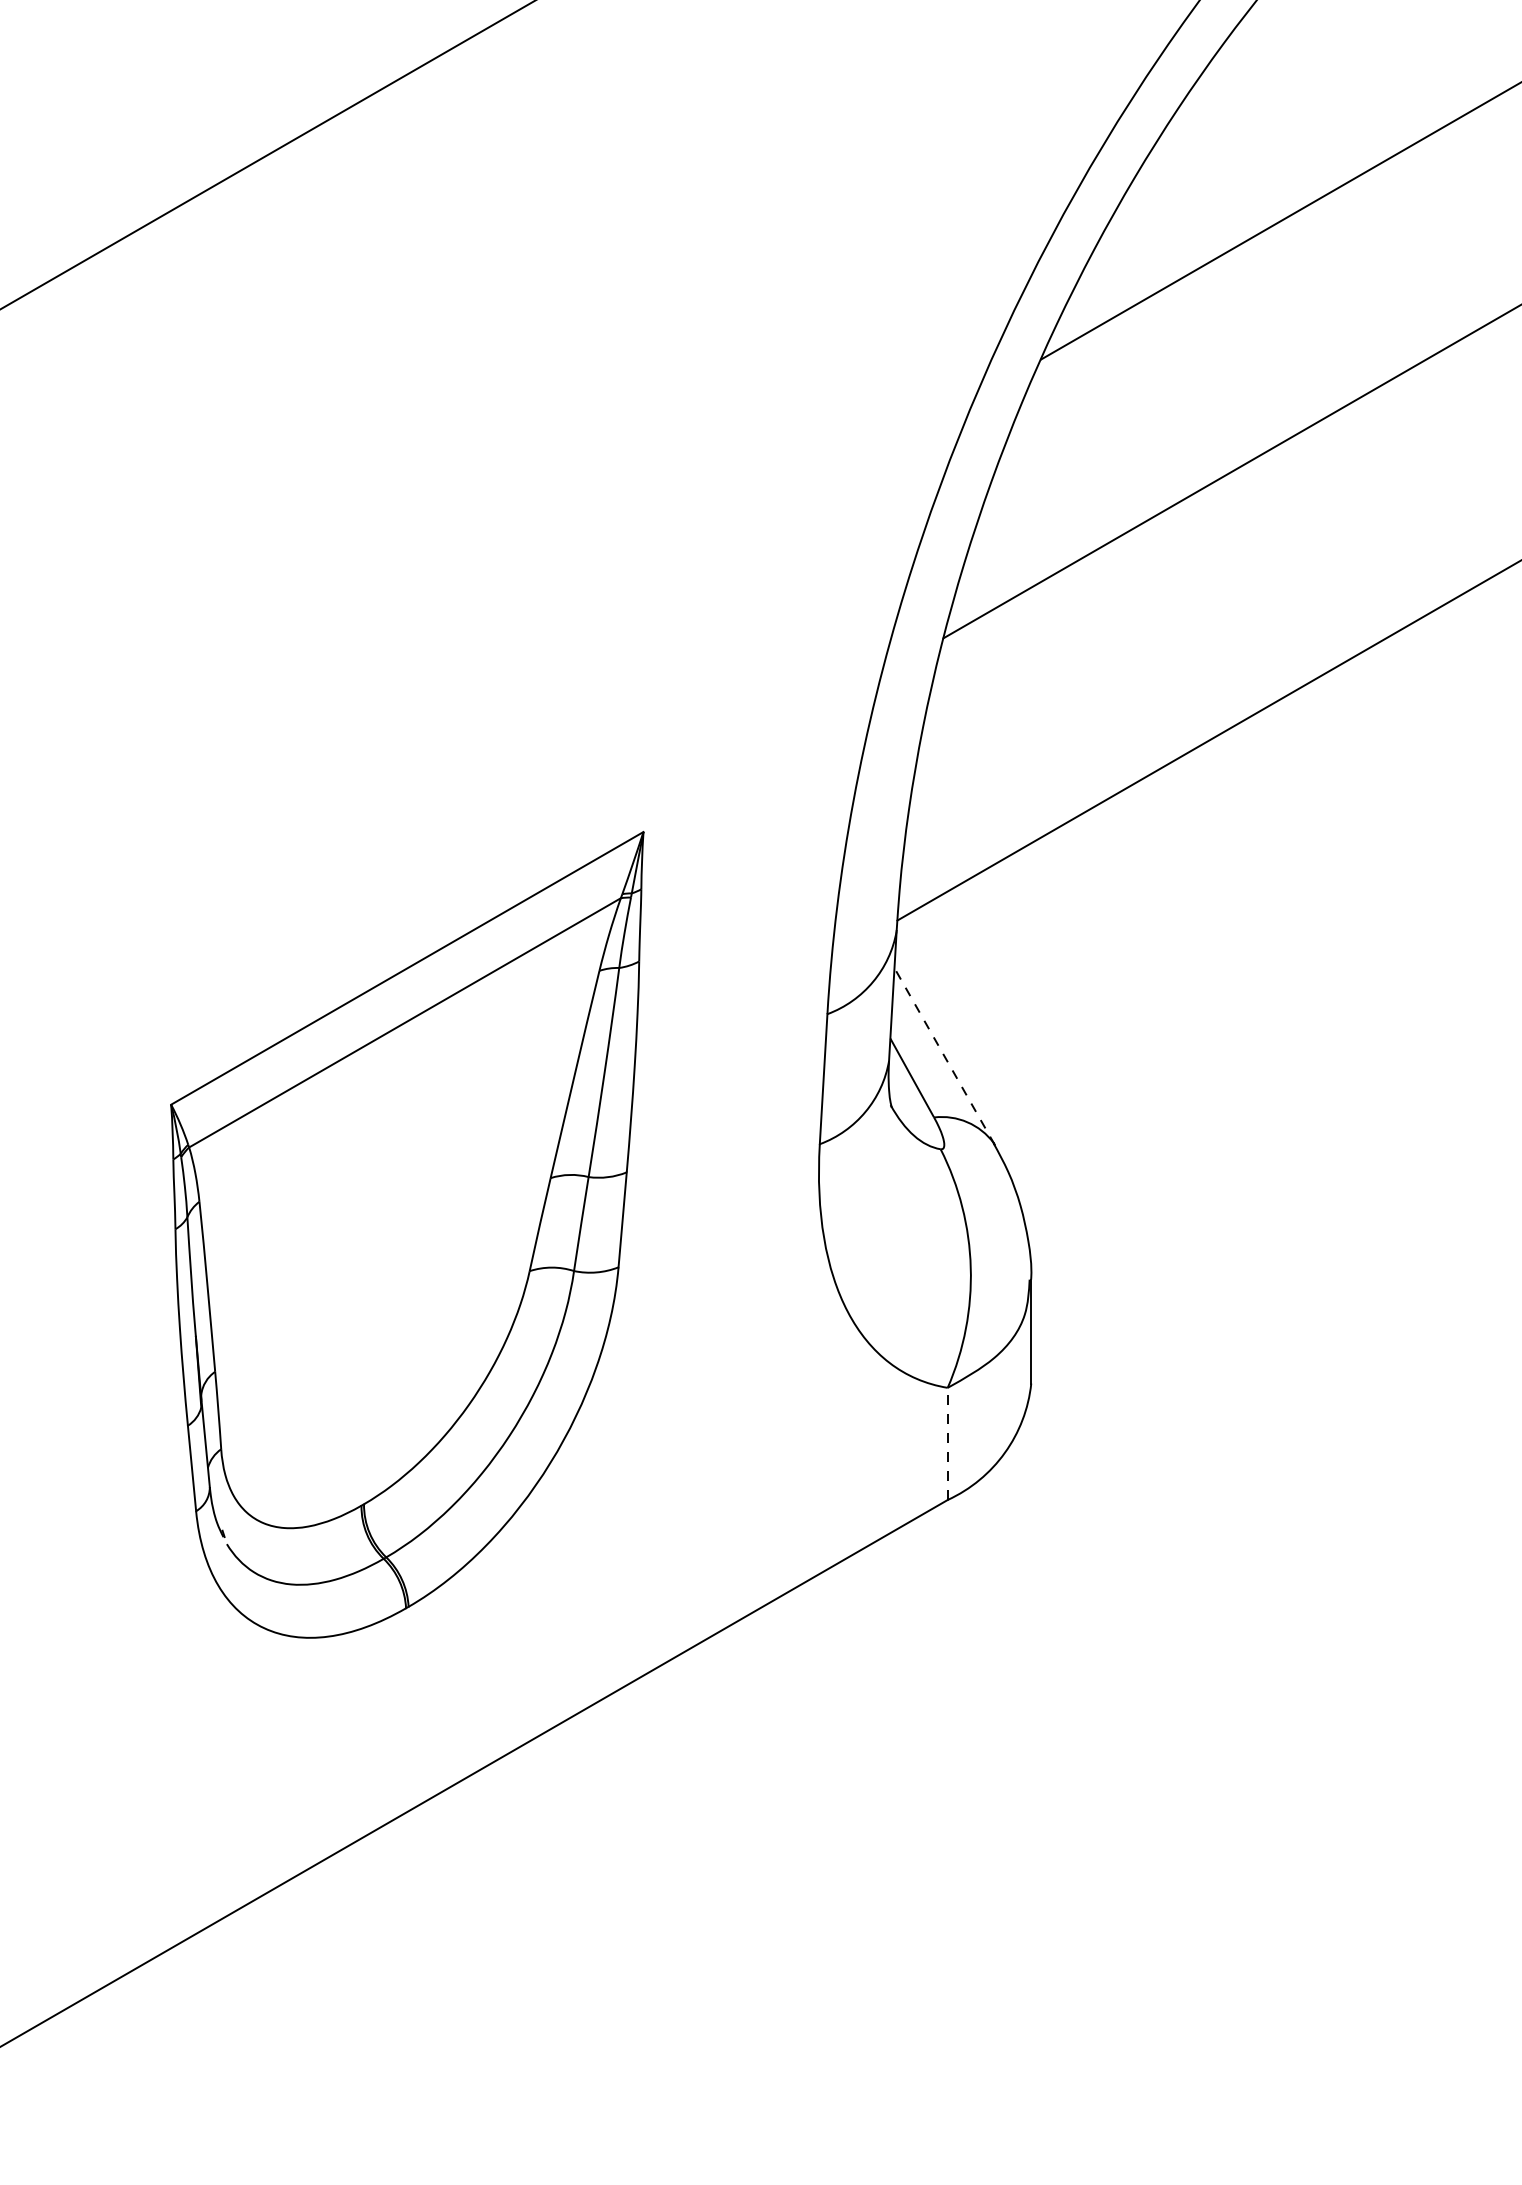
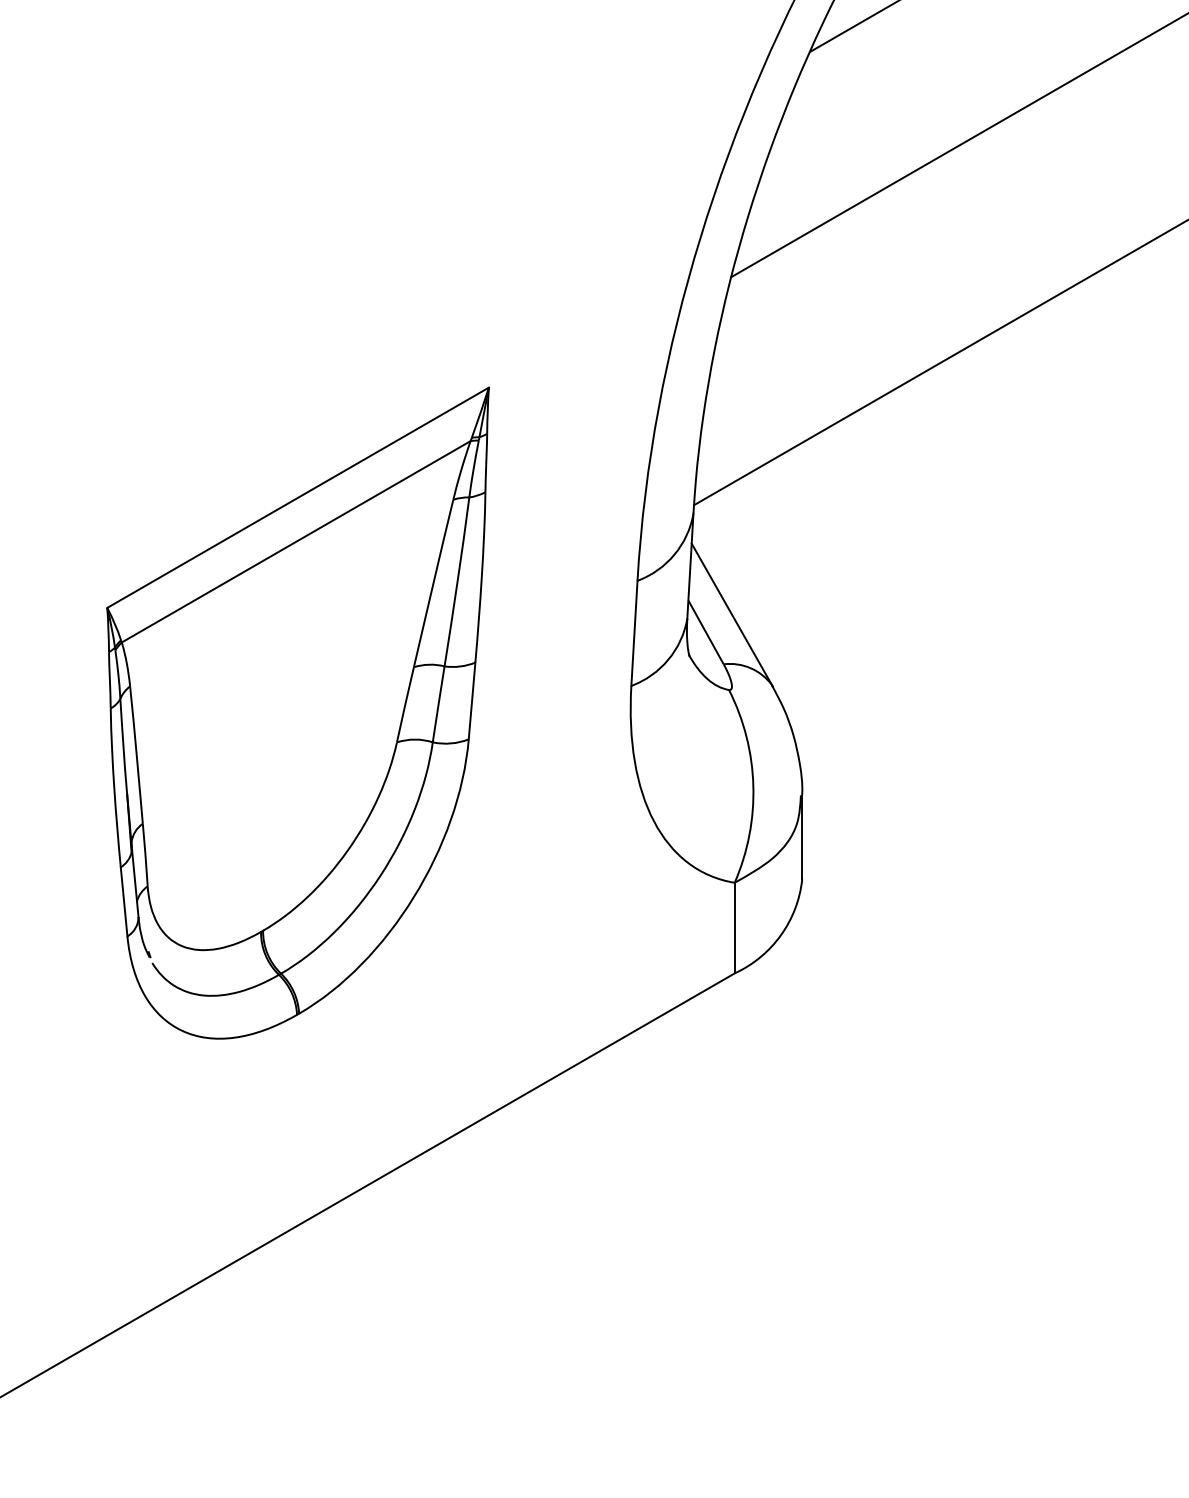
line: (944, 1056) -> (732, 615), dashed -> solid
part: (407, 1234) -> (298, 712), moved
line: (947, 1443) -> (734, 927), dashed -> solid

